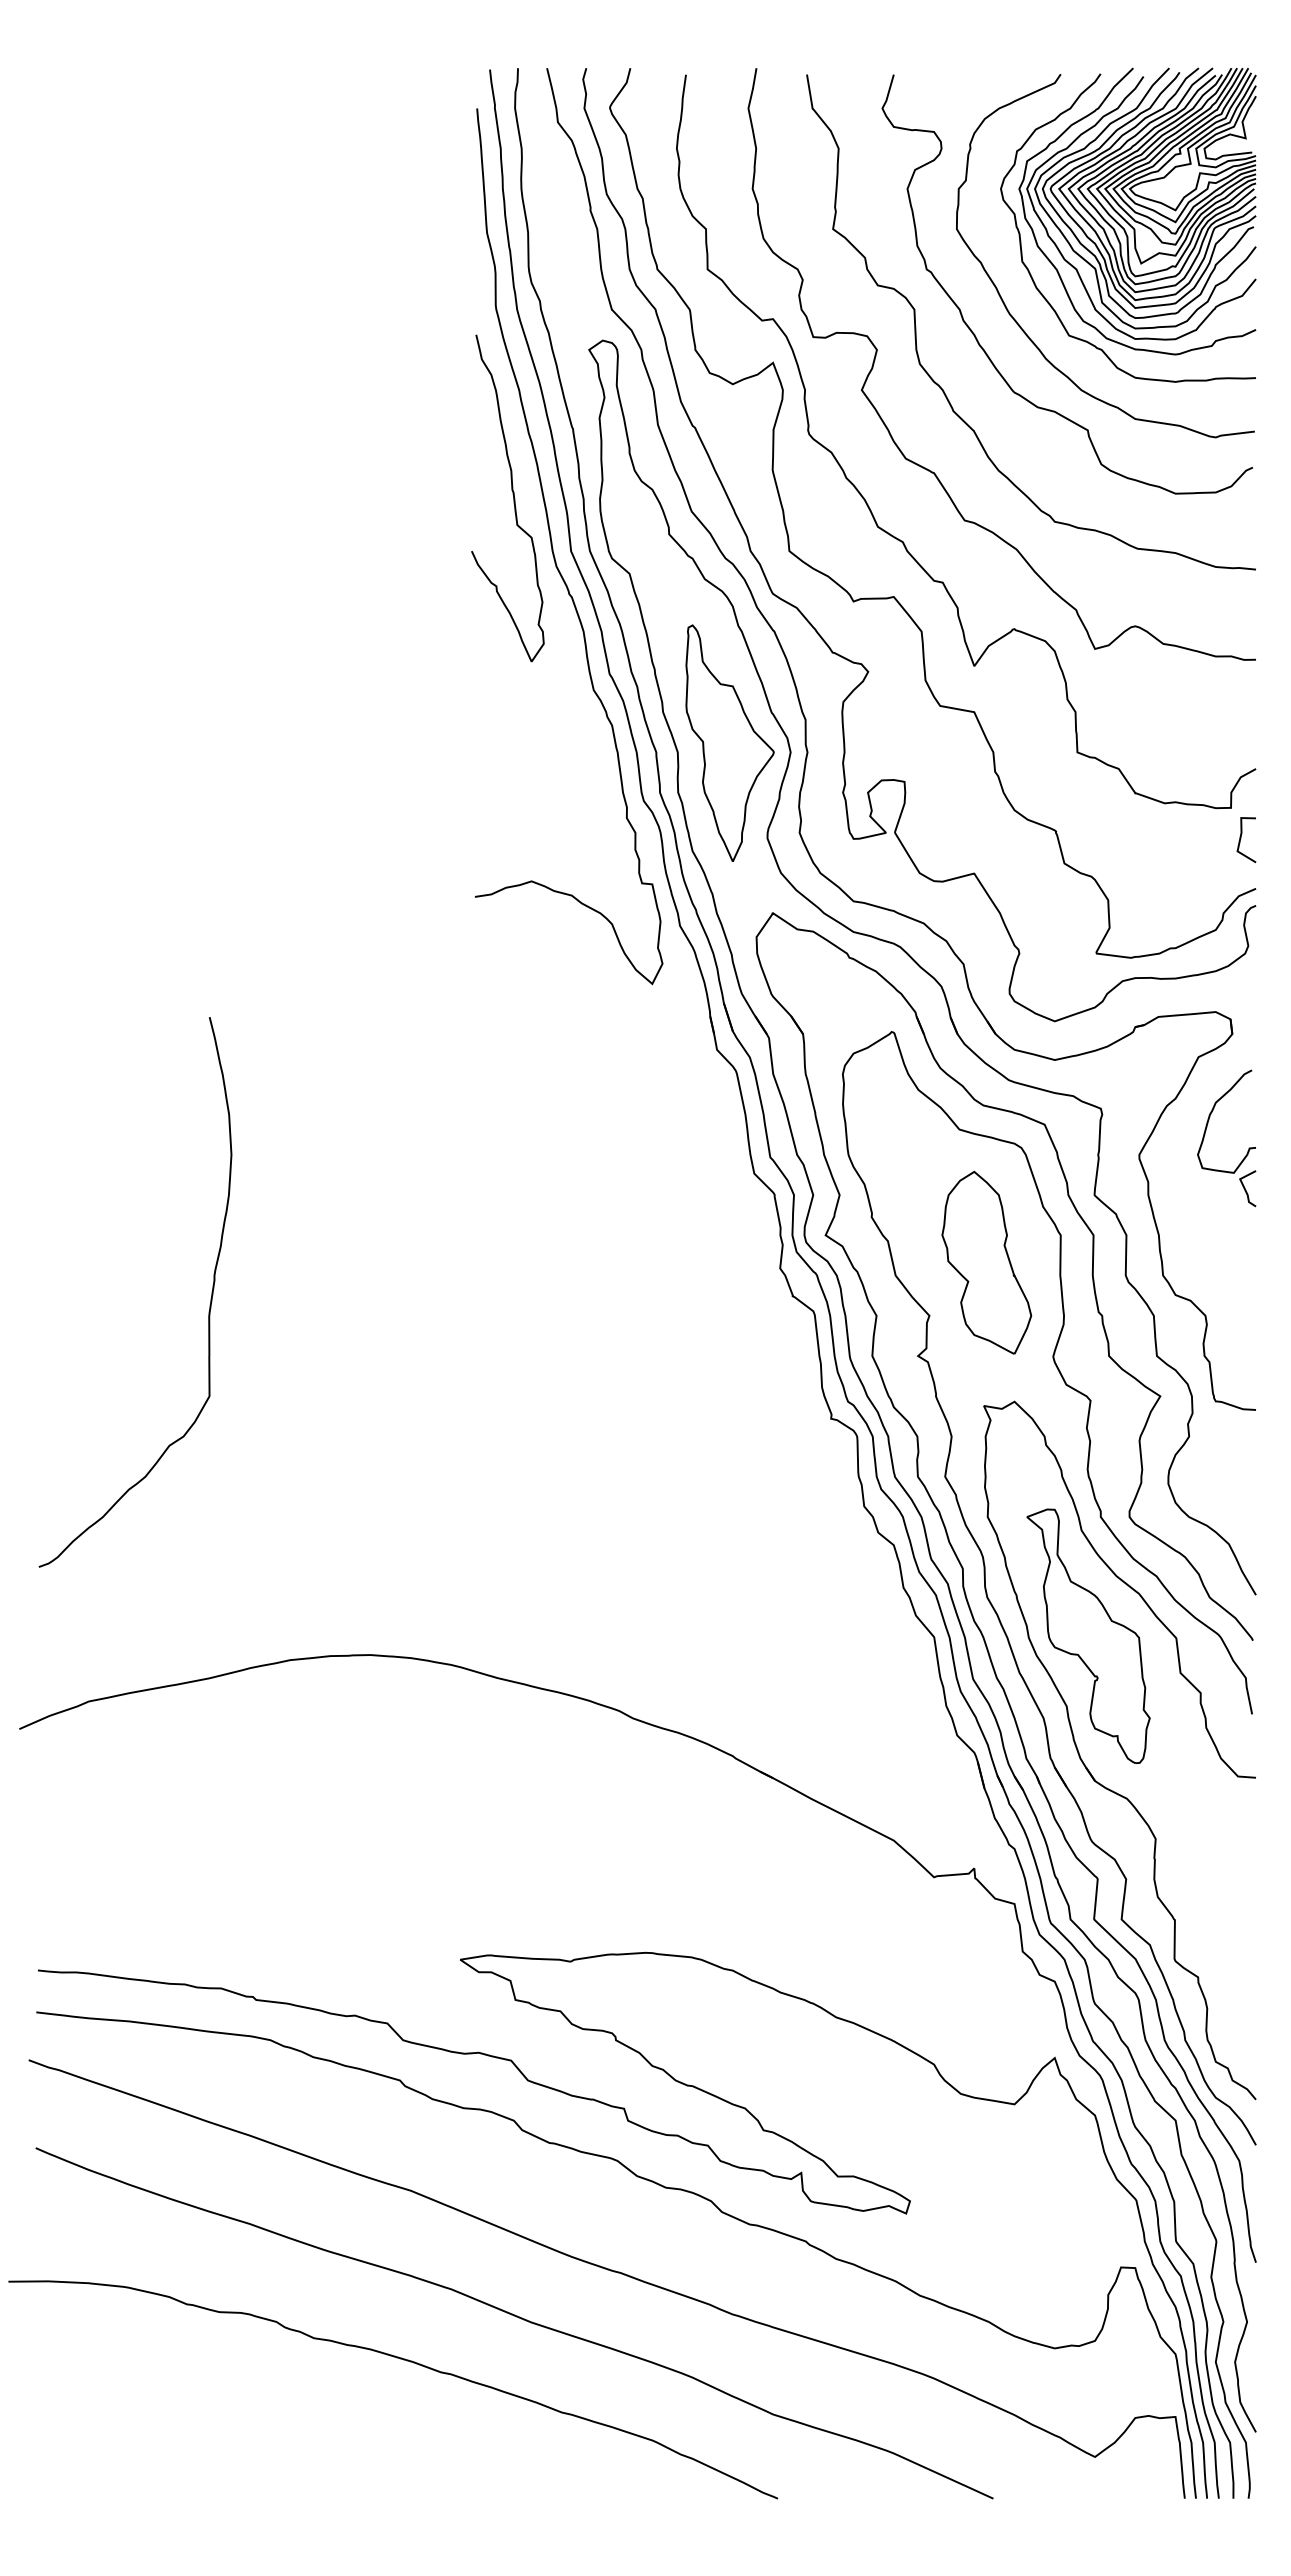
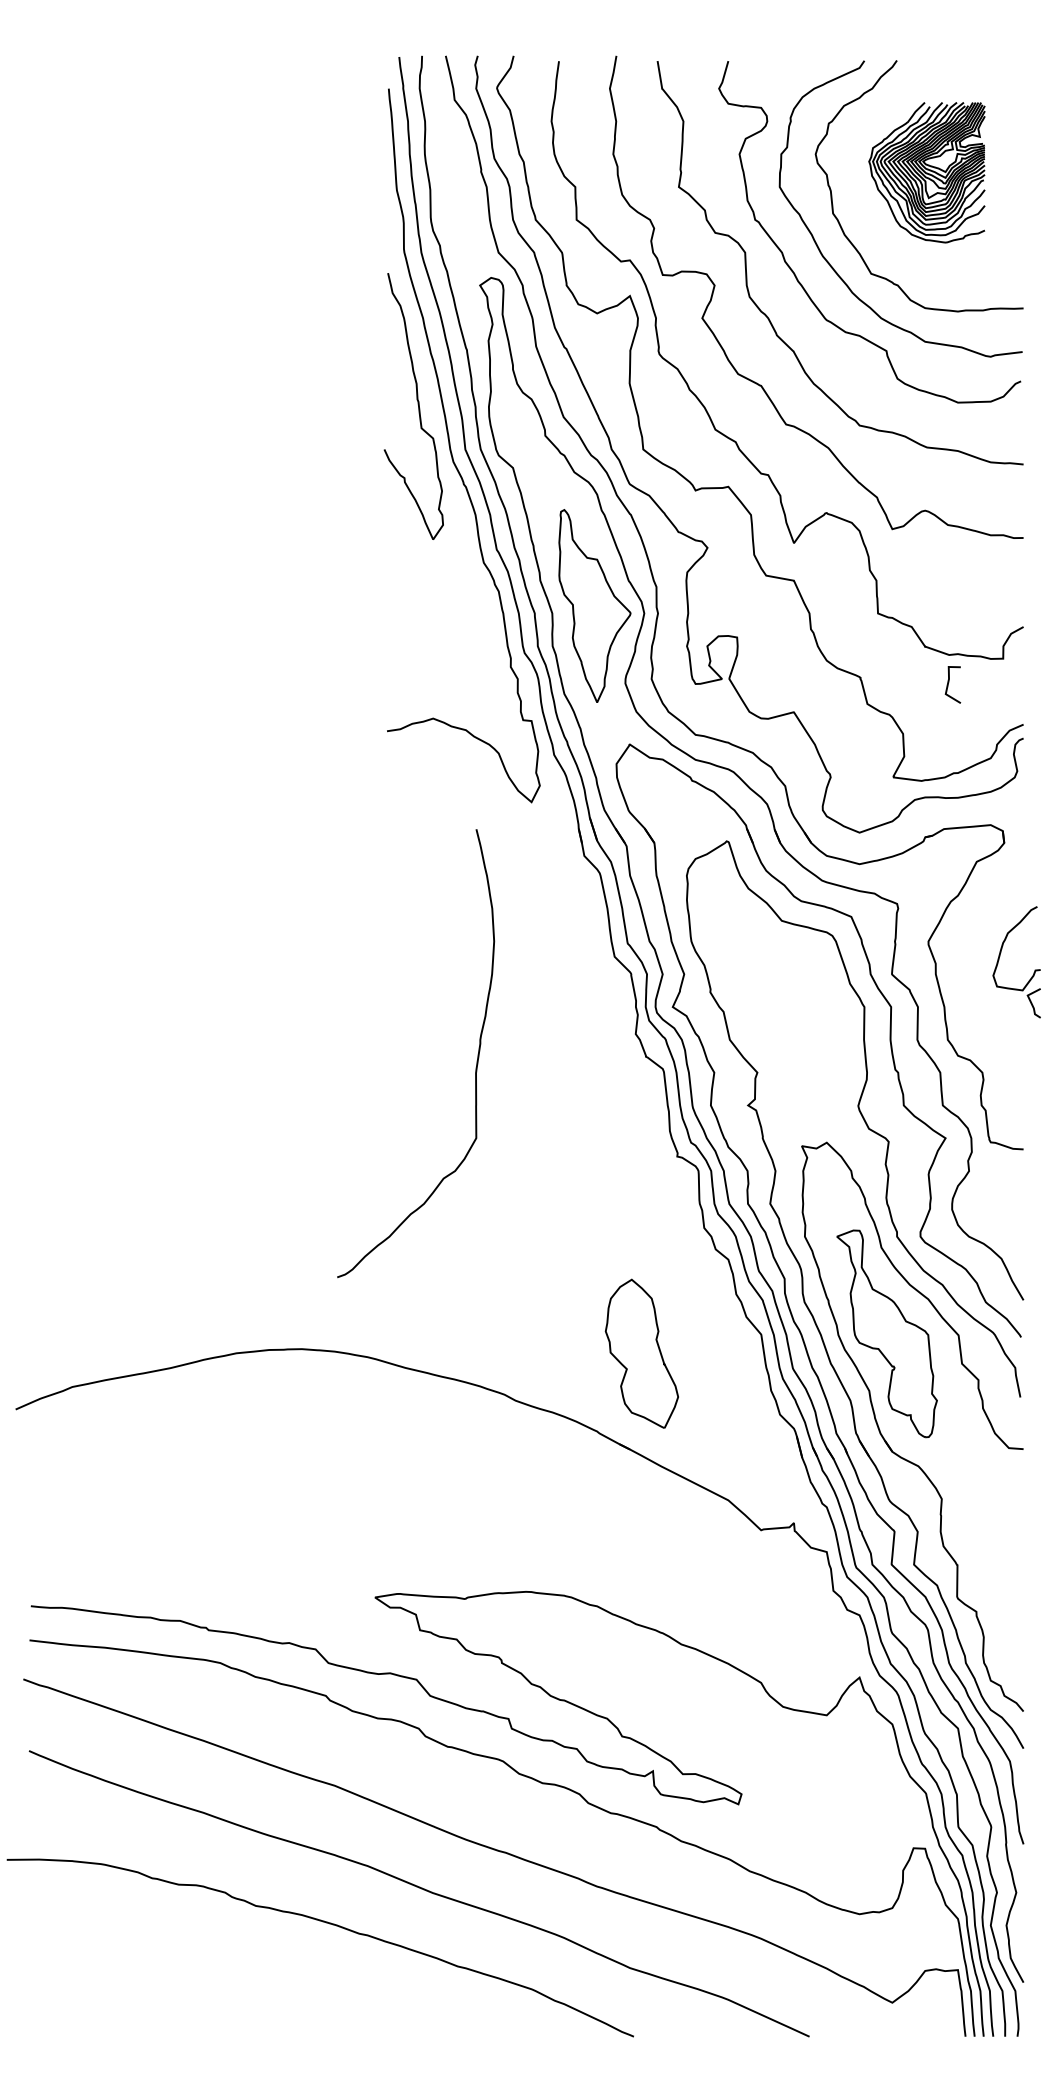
part: (1137, 211) -> (926, 172), size x0.6
line: (1241, 838) -> (948, 683), moved
part: (1206, 1131) -> (1000, 956), moved
part: (986, 1262) -> (641, 1353), moved
curve: (209, 1305) -> (476, 1064), moved

